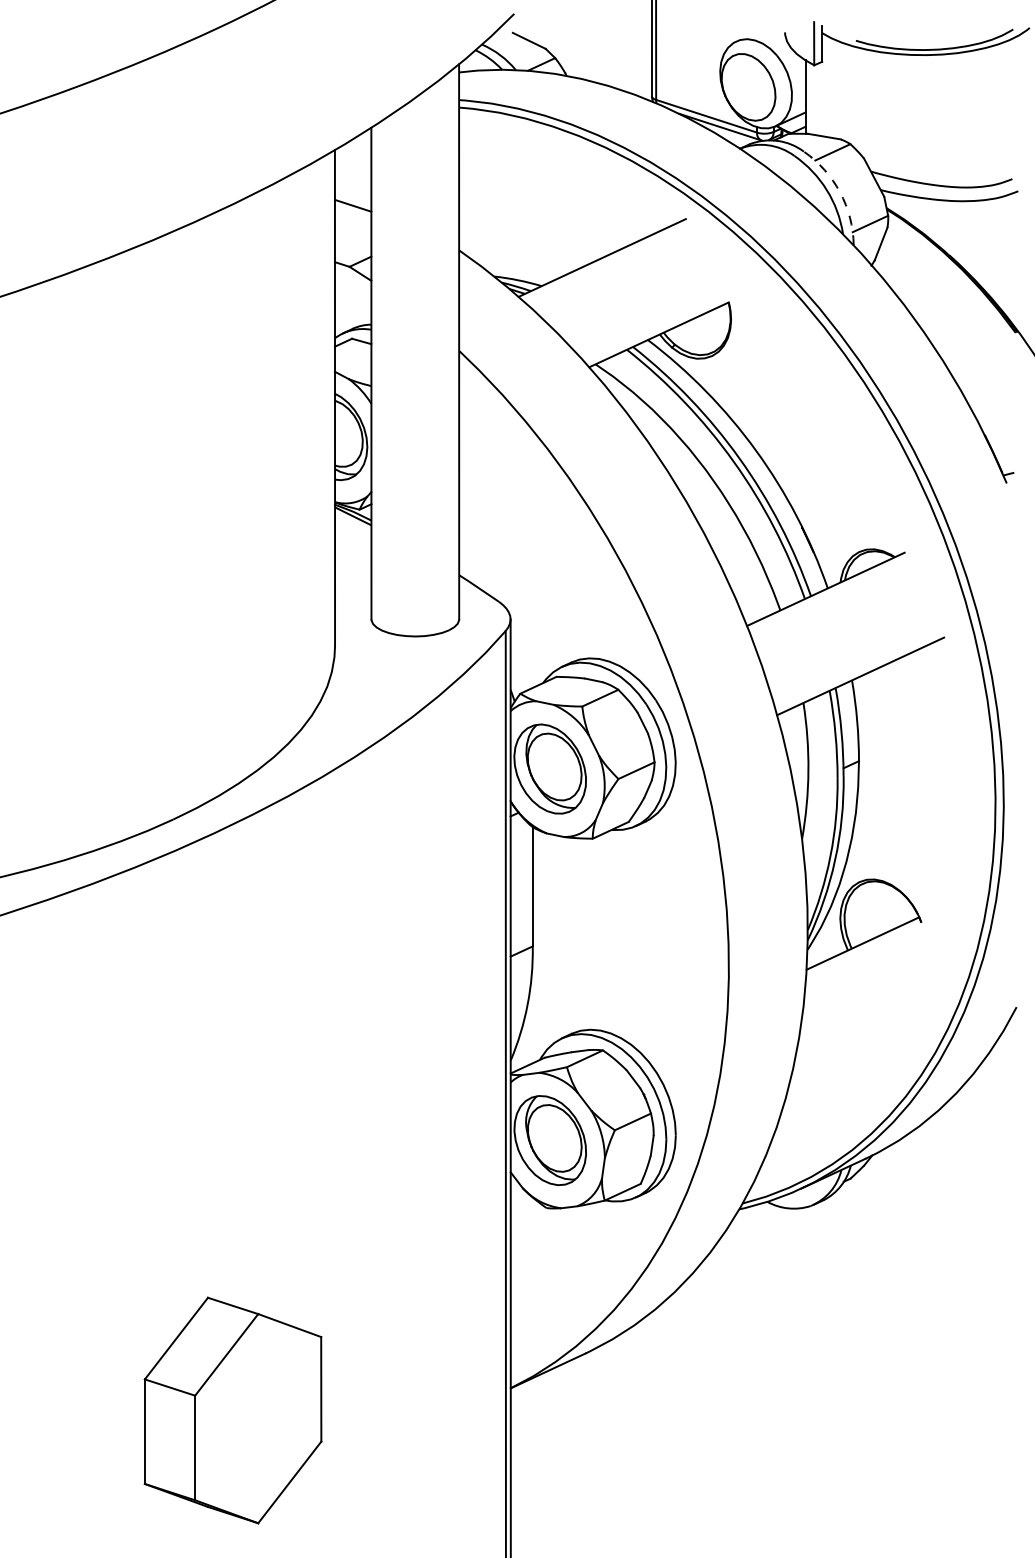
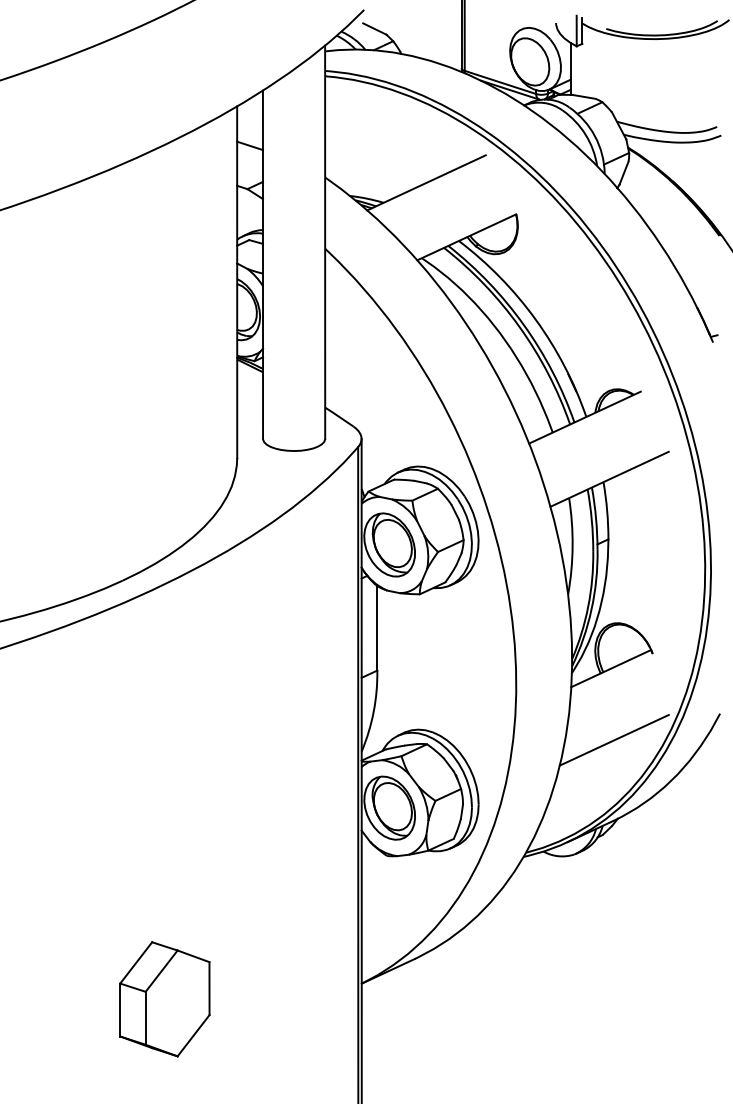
arc: (840, 192) -> (595, 136), dashed -> solid
line: (867, 1044) -> (614, 740), added
part: (232, 1409) -> (164, 998), size x0.71

